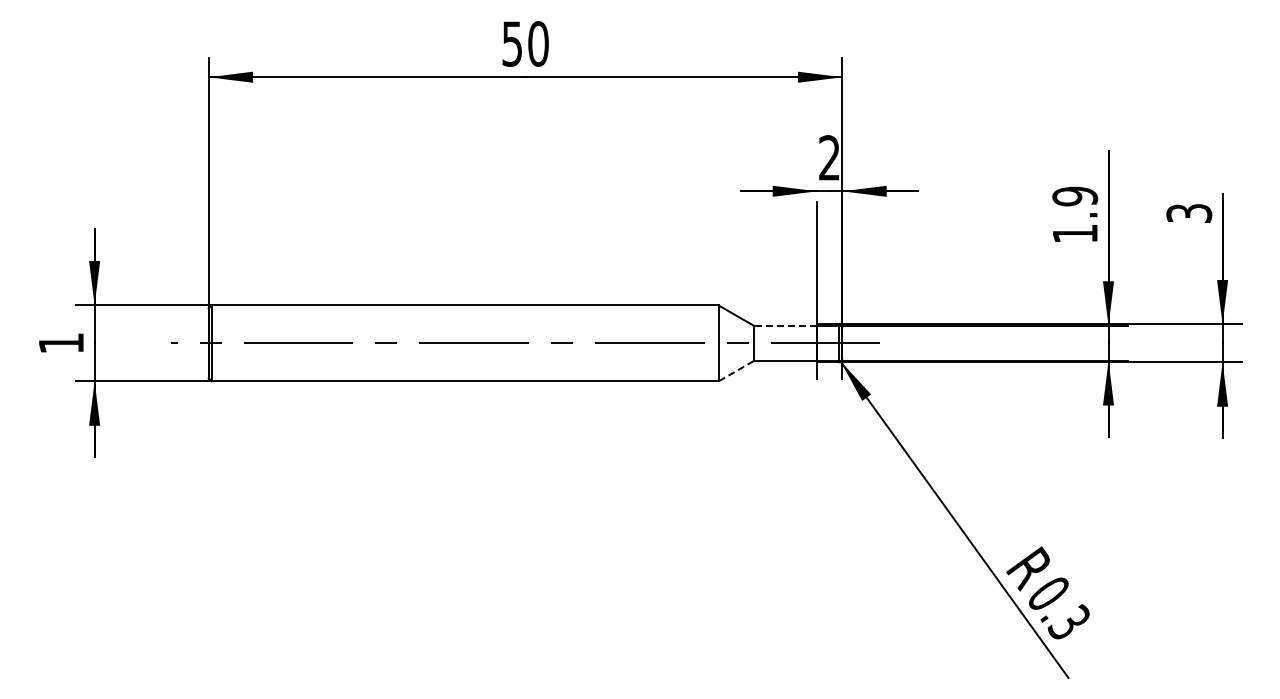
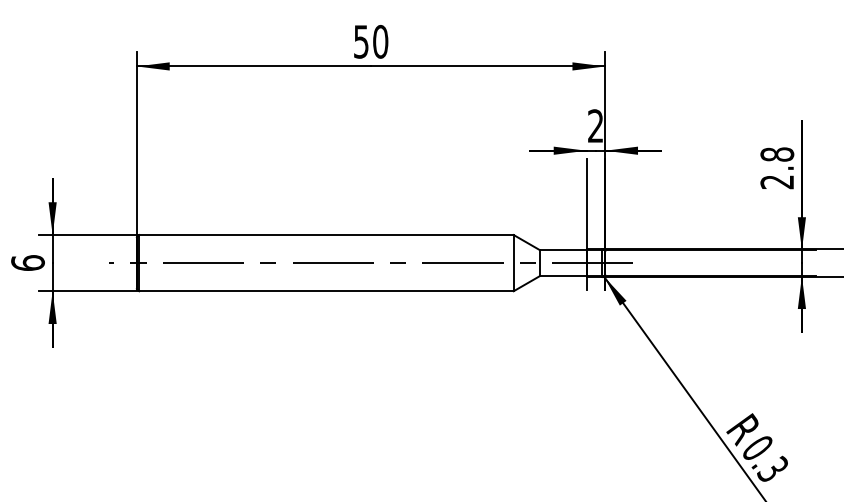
text: (1075, 214) -> (777, 167), 1.9 -> 2.8
line: (785, 325) -> (563, 249), dashed -> solid
text: (61, 342) -> (28, 262), 1 -> 6
line: (735, 371) -> (526, 283), dashed -> solid

